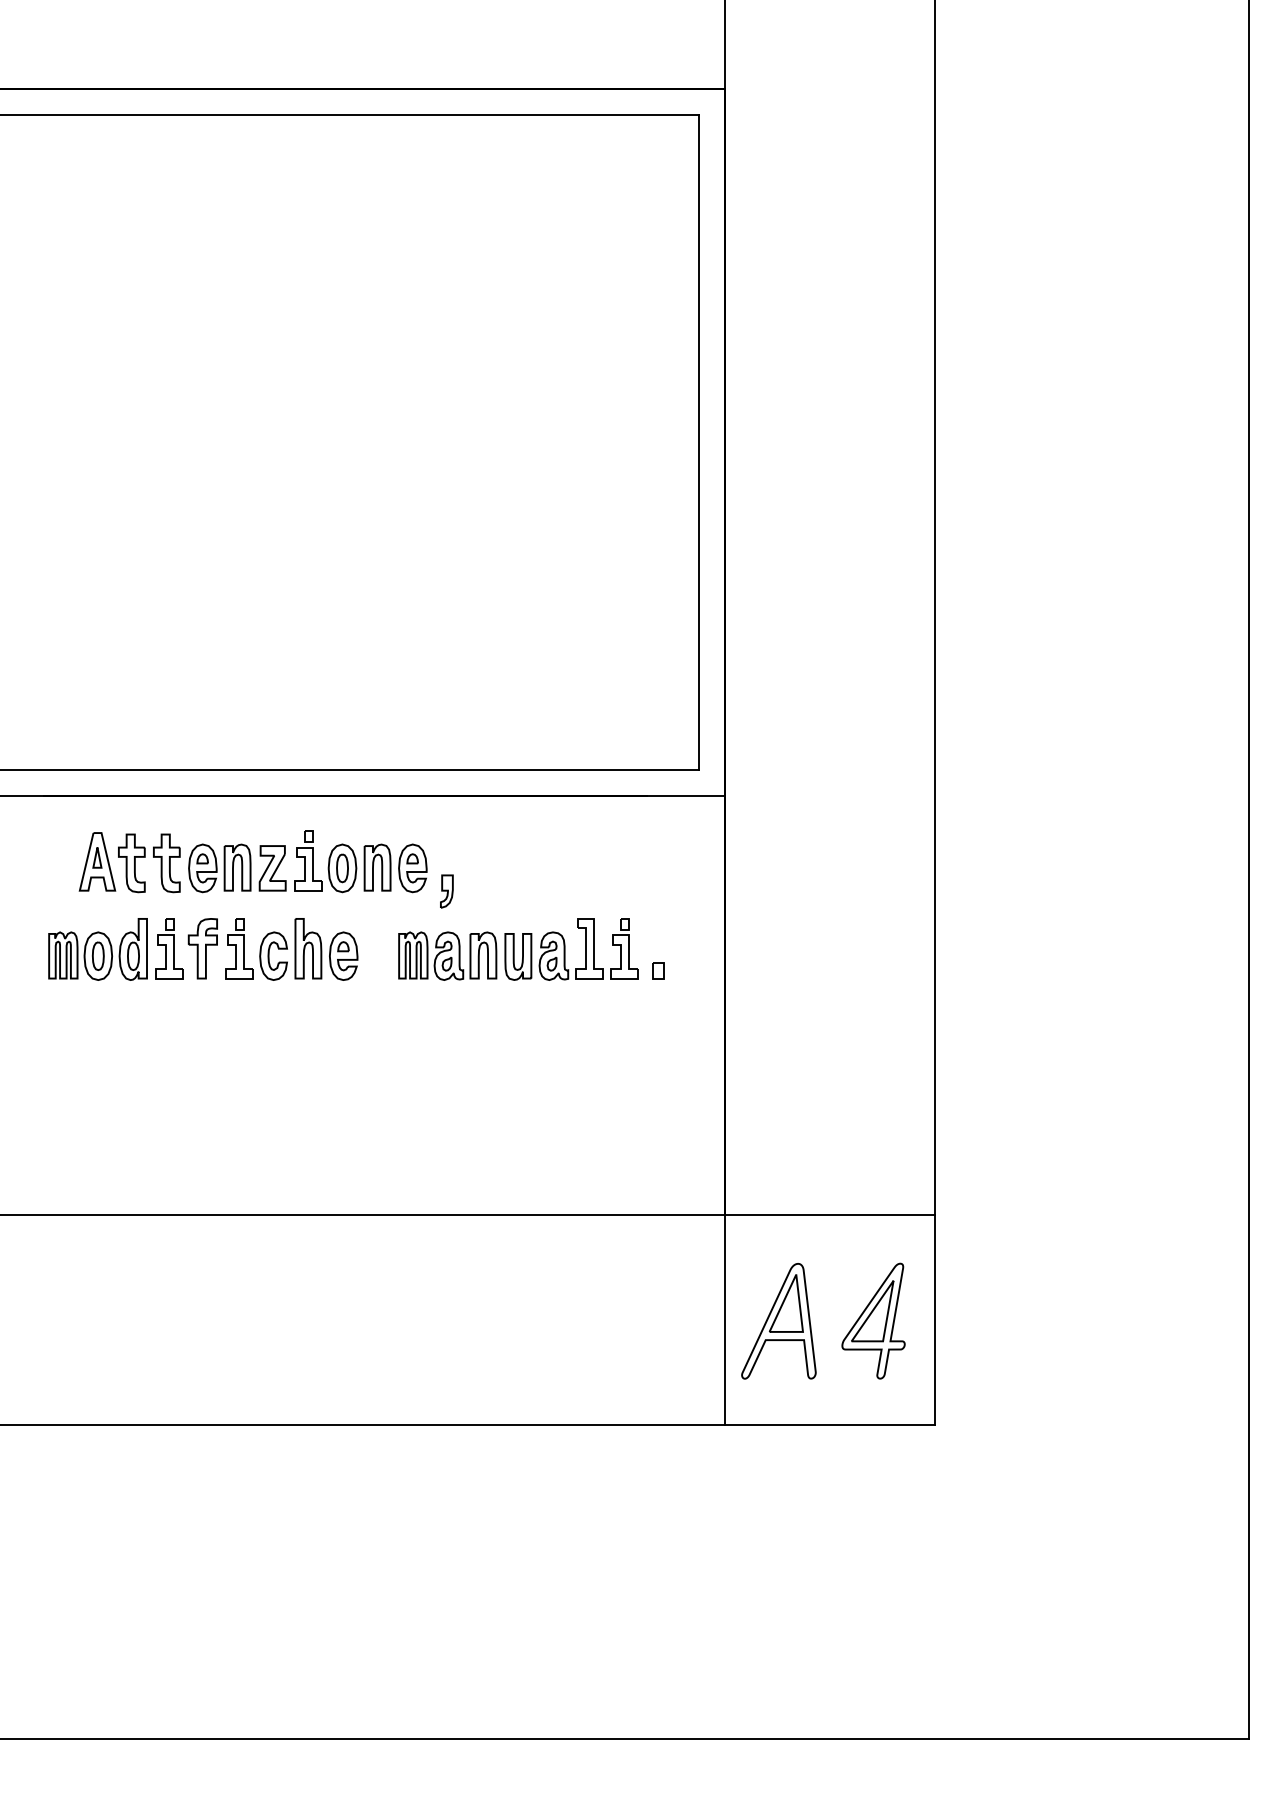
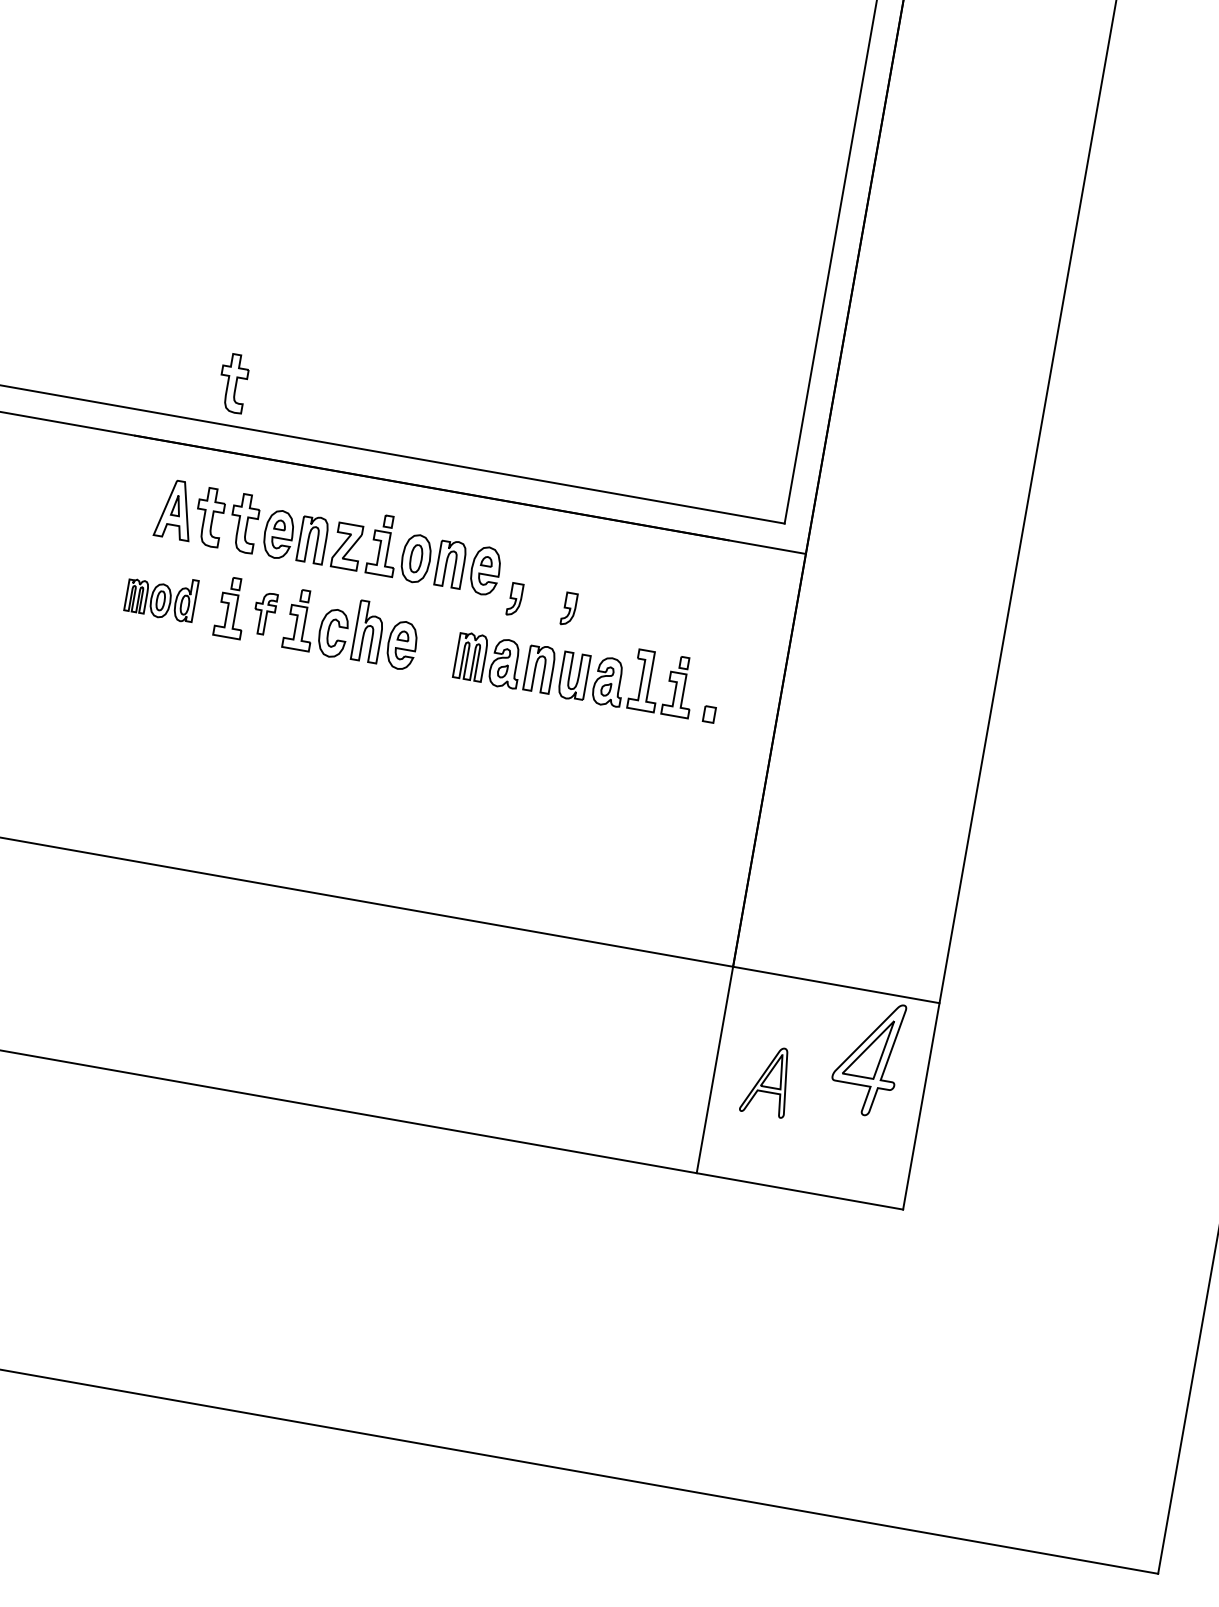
part: (131, 727) -> (232, 383), added
part: (501, 891) -> (568, 609), added
part: (202, 948) -> (264, 613), size x0.7
part: (97, 949) -> (160, 596), size x0.7
part: (873, 1320) -> (867, 1056), moved
part: (778, 1321) -> (766, 1080), size x0.6

